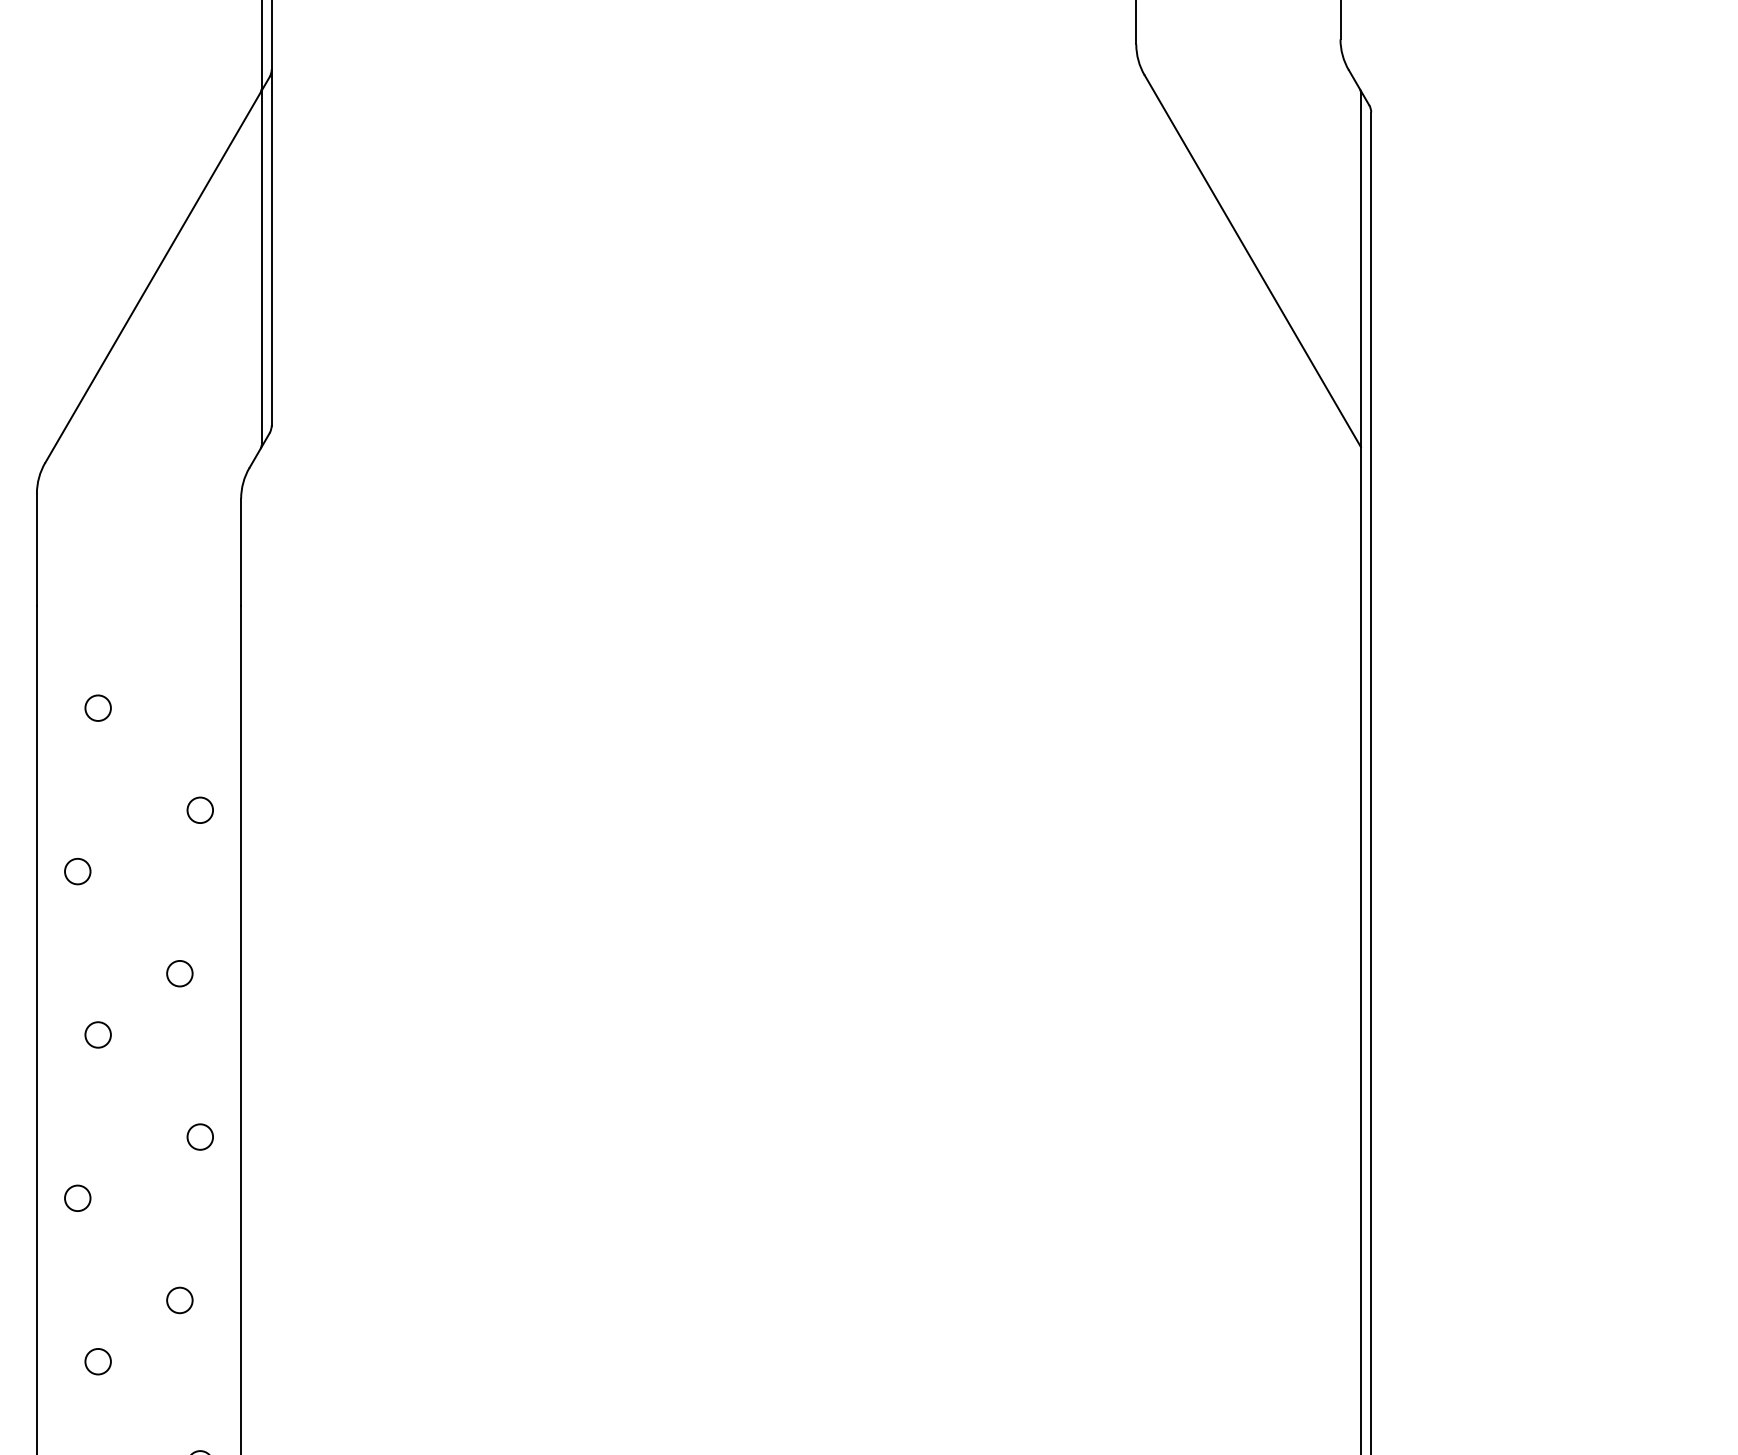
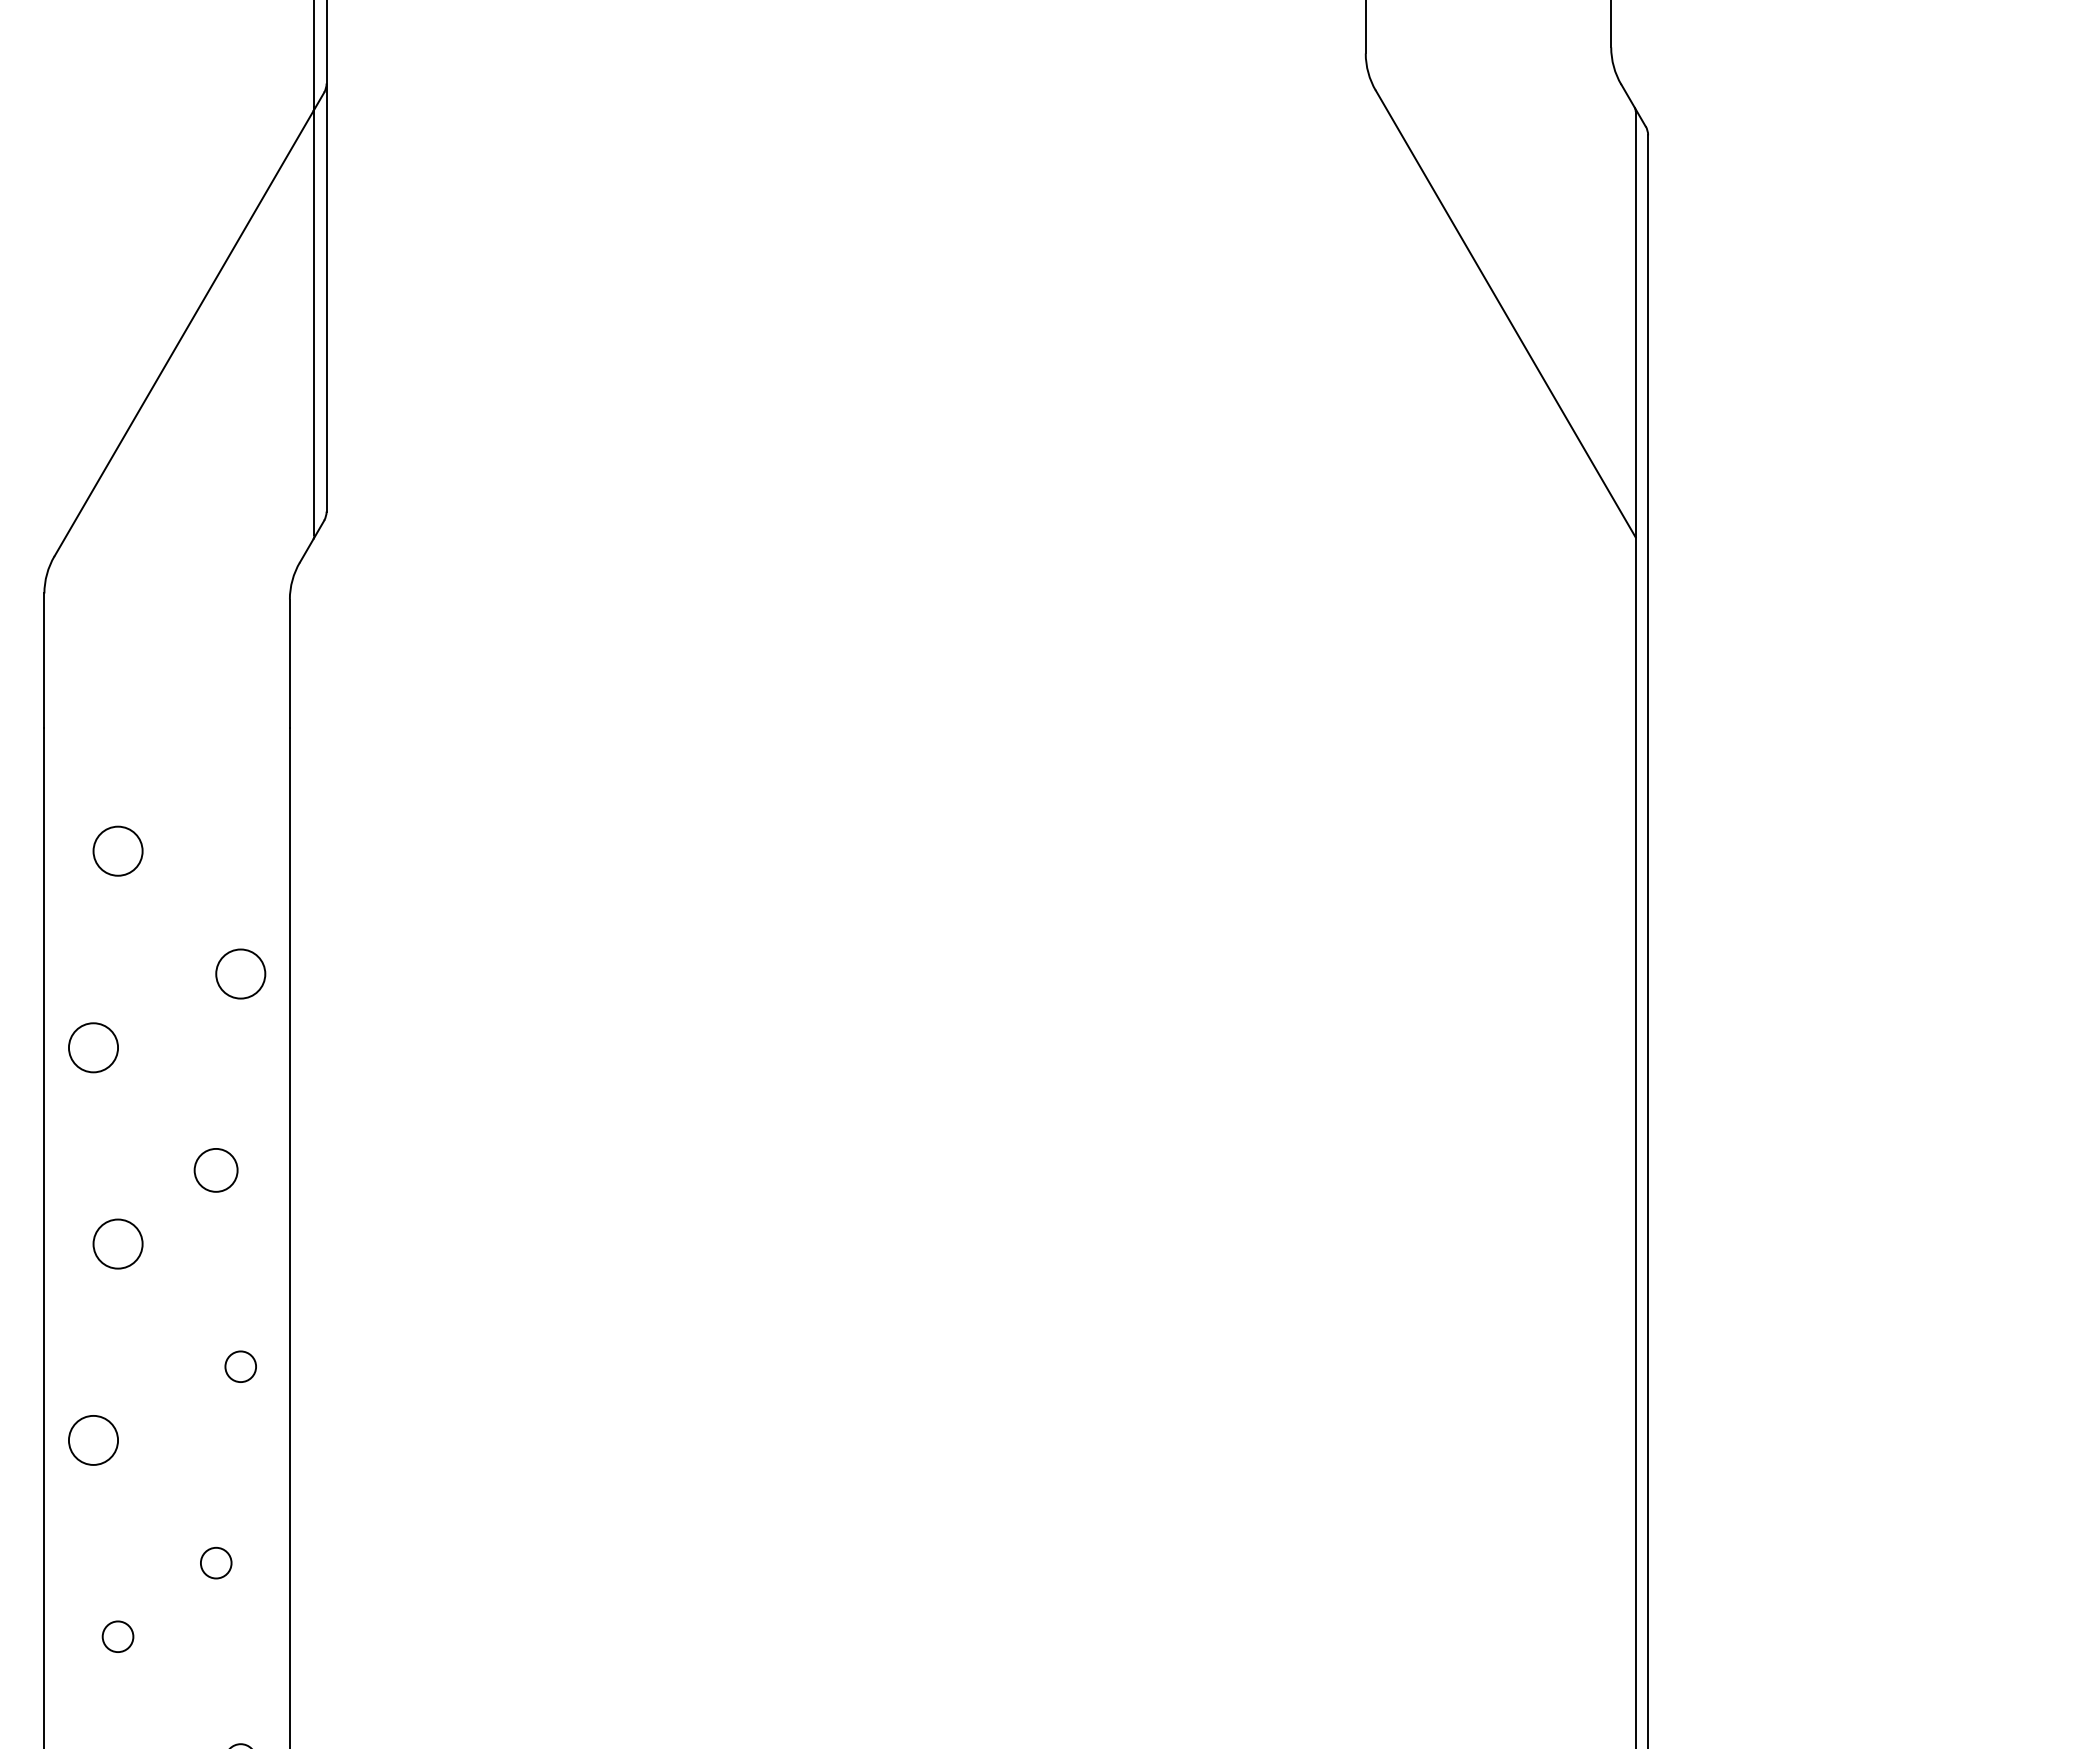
circle: (97, 708) -> (117, 851), size x1.6
circle: (200, 809) -> (240, 973), size x1.6
circle: (77, 871) -> (93, 1047), size x1.6
circle: (180, 973) -> (216, 1170), size x1.4
circle: (97, 1034) -> (117, 1243), size x1.6
circle: (77, 1198) -> (93, 1440), size x1.6

